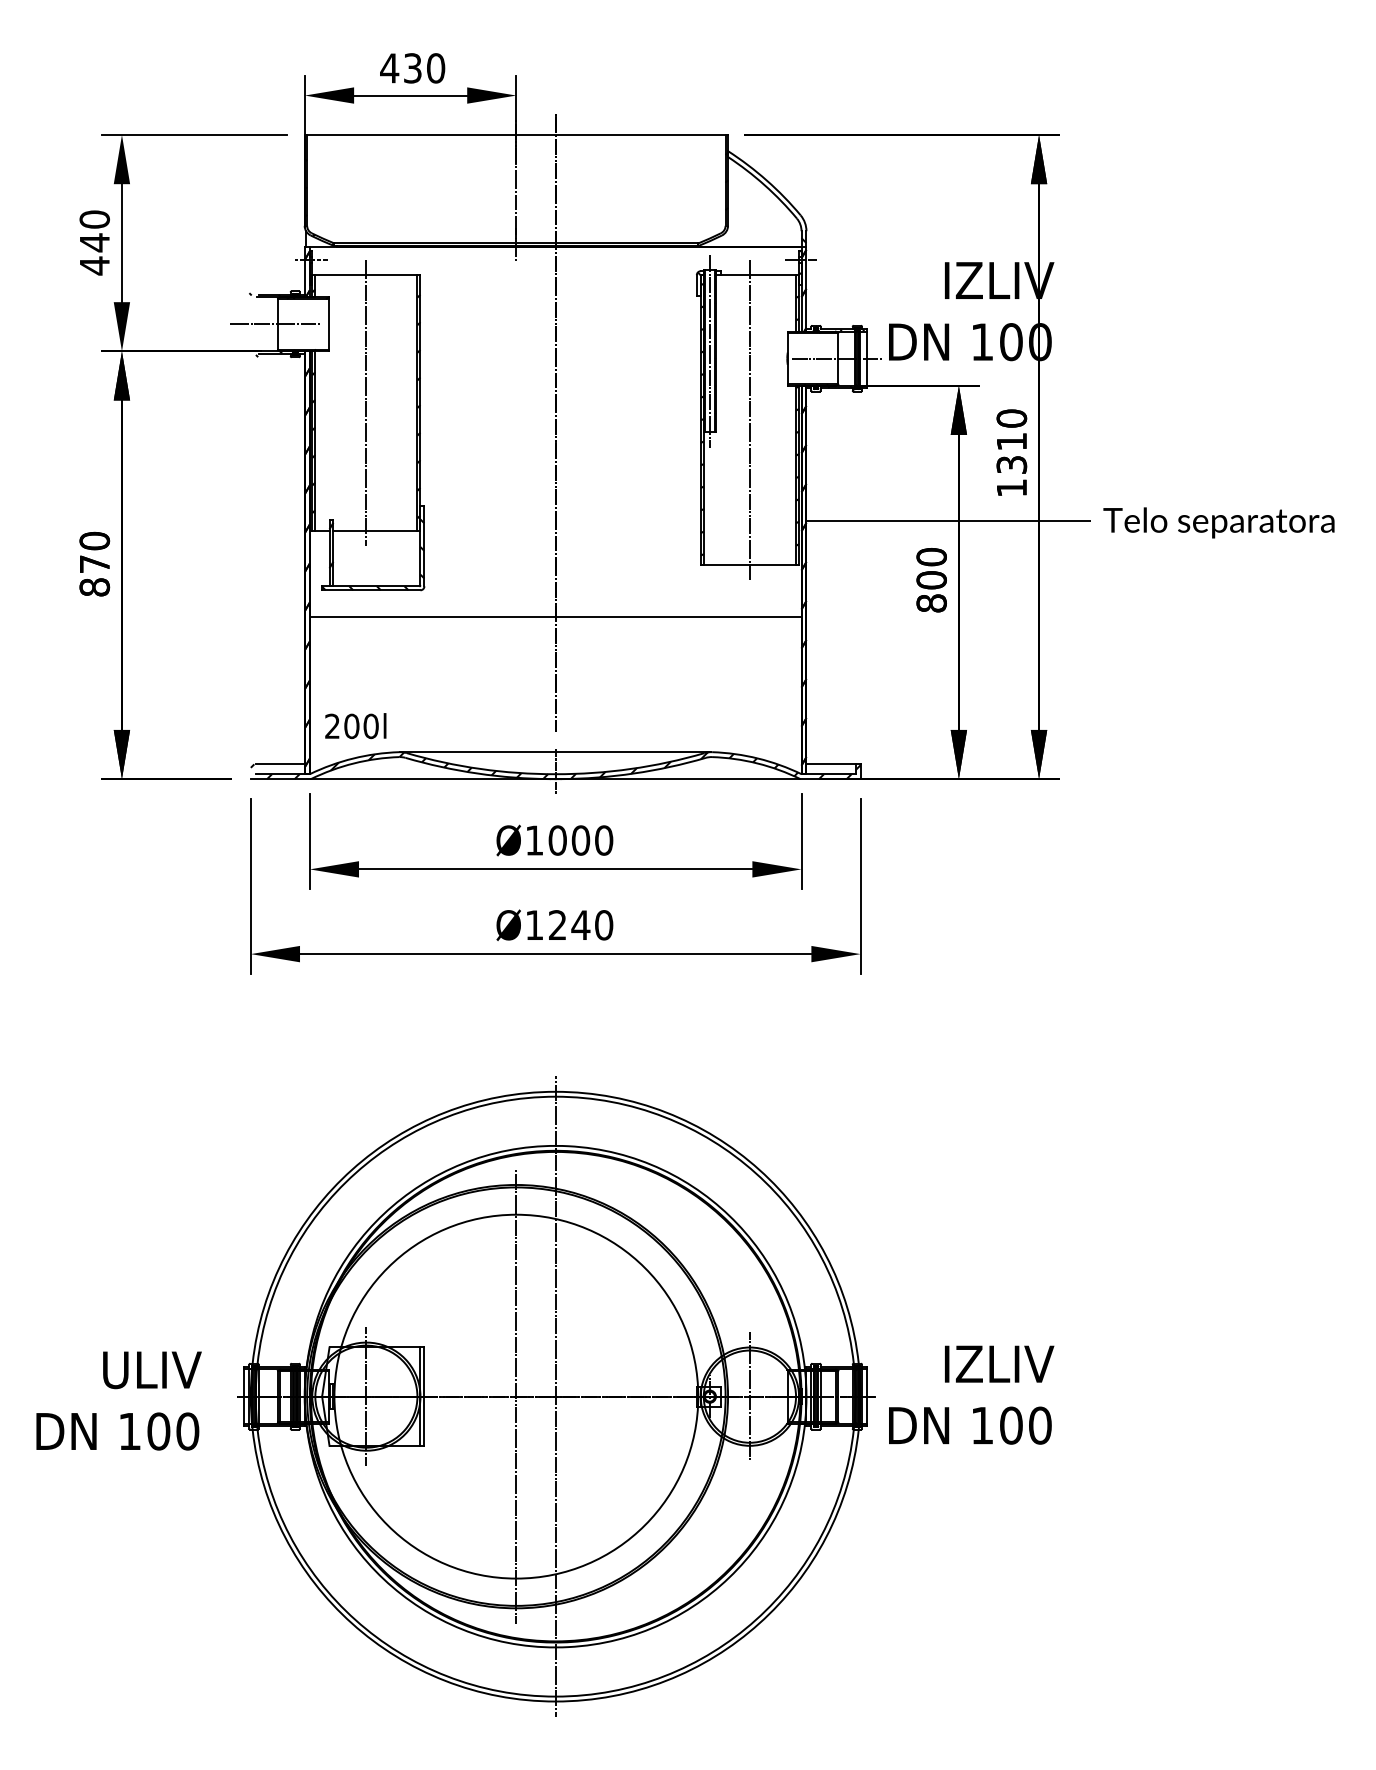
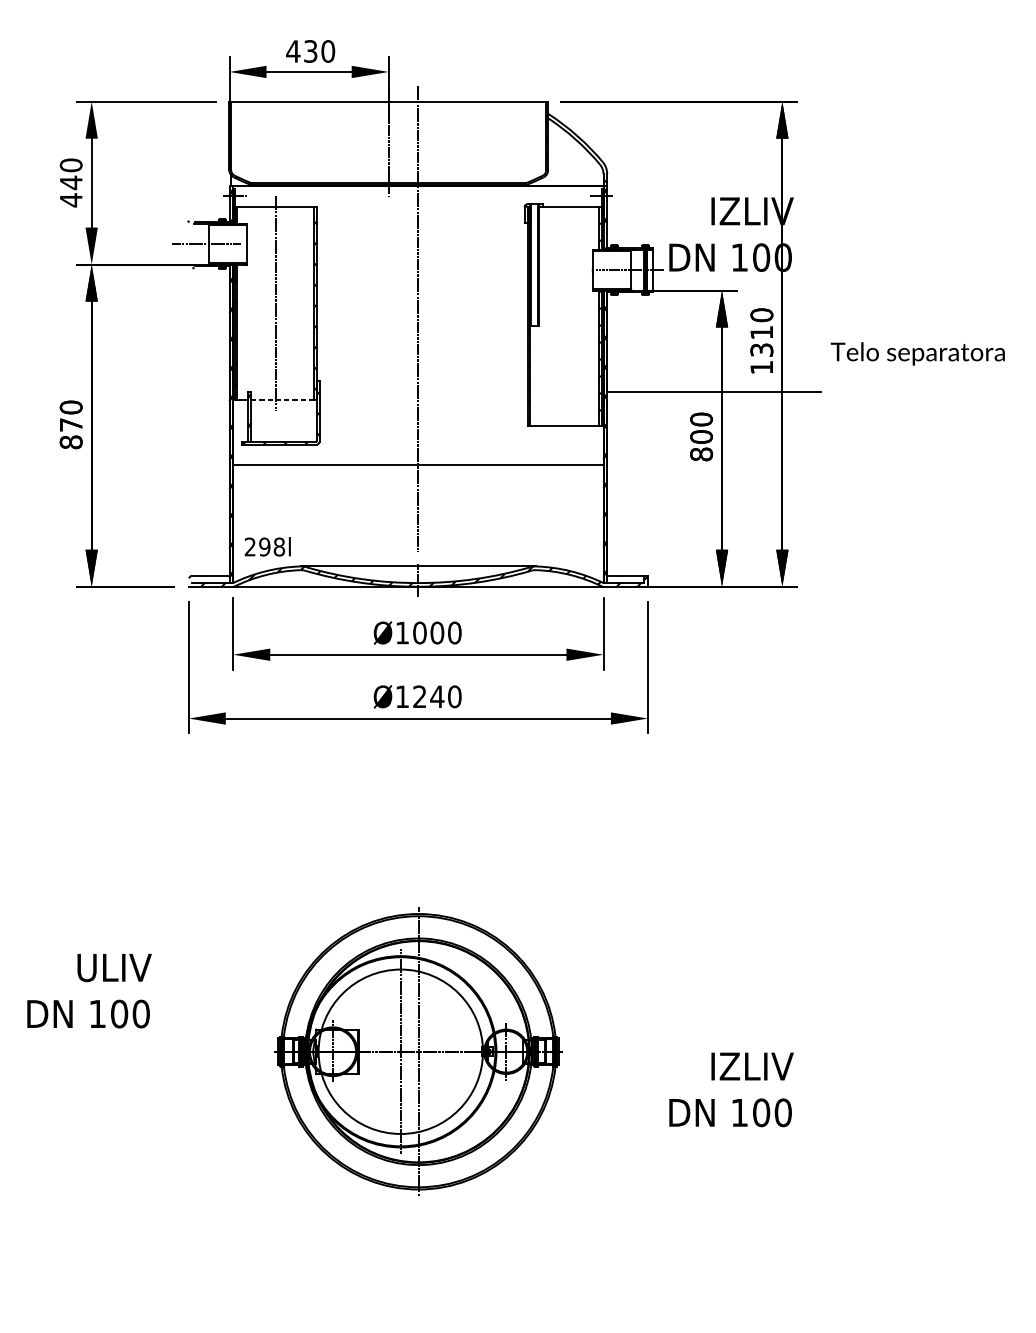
line: (709, 350) -> (534, 263), removed
line: (749, 419) -> (564, 315), removed
text: (1218, 522) -> (917, 353), moved
line: (375, 530) -> (282, 399), solid -> dashed
text: (361, 726) -> (272, 547), 200l -> 298l
text: (971, 1394) -> (731, 1089), moved
part: (556, 1396) -> (418, 1051), size x0.6
text: (118, 1400) -> (89, 990), moved

